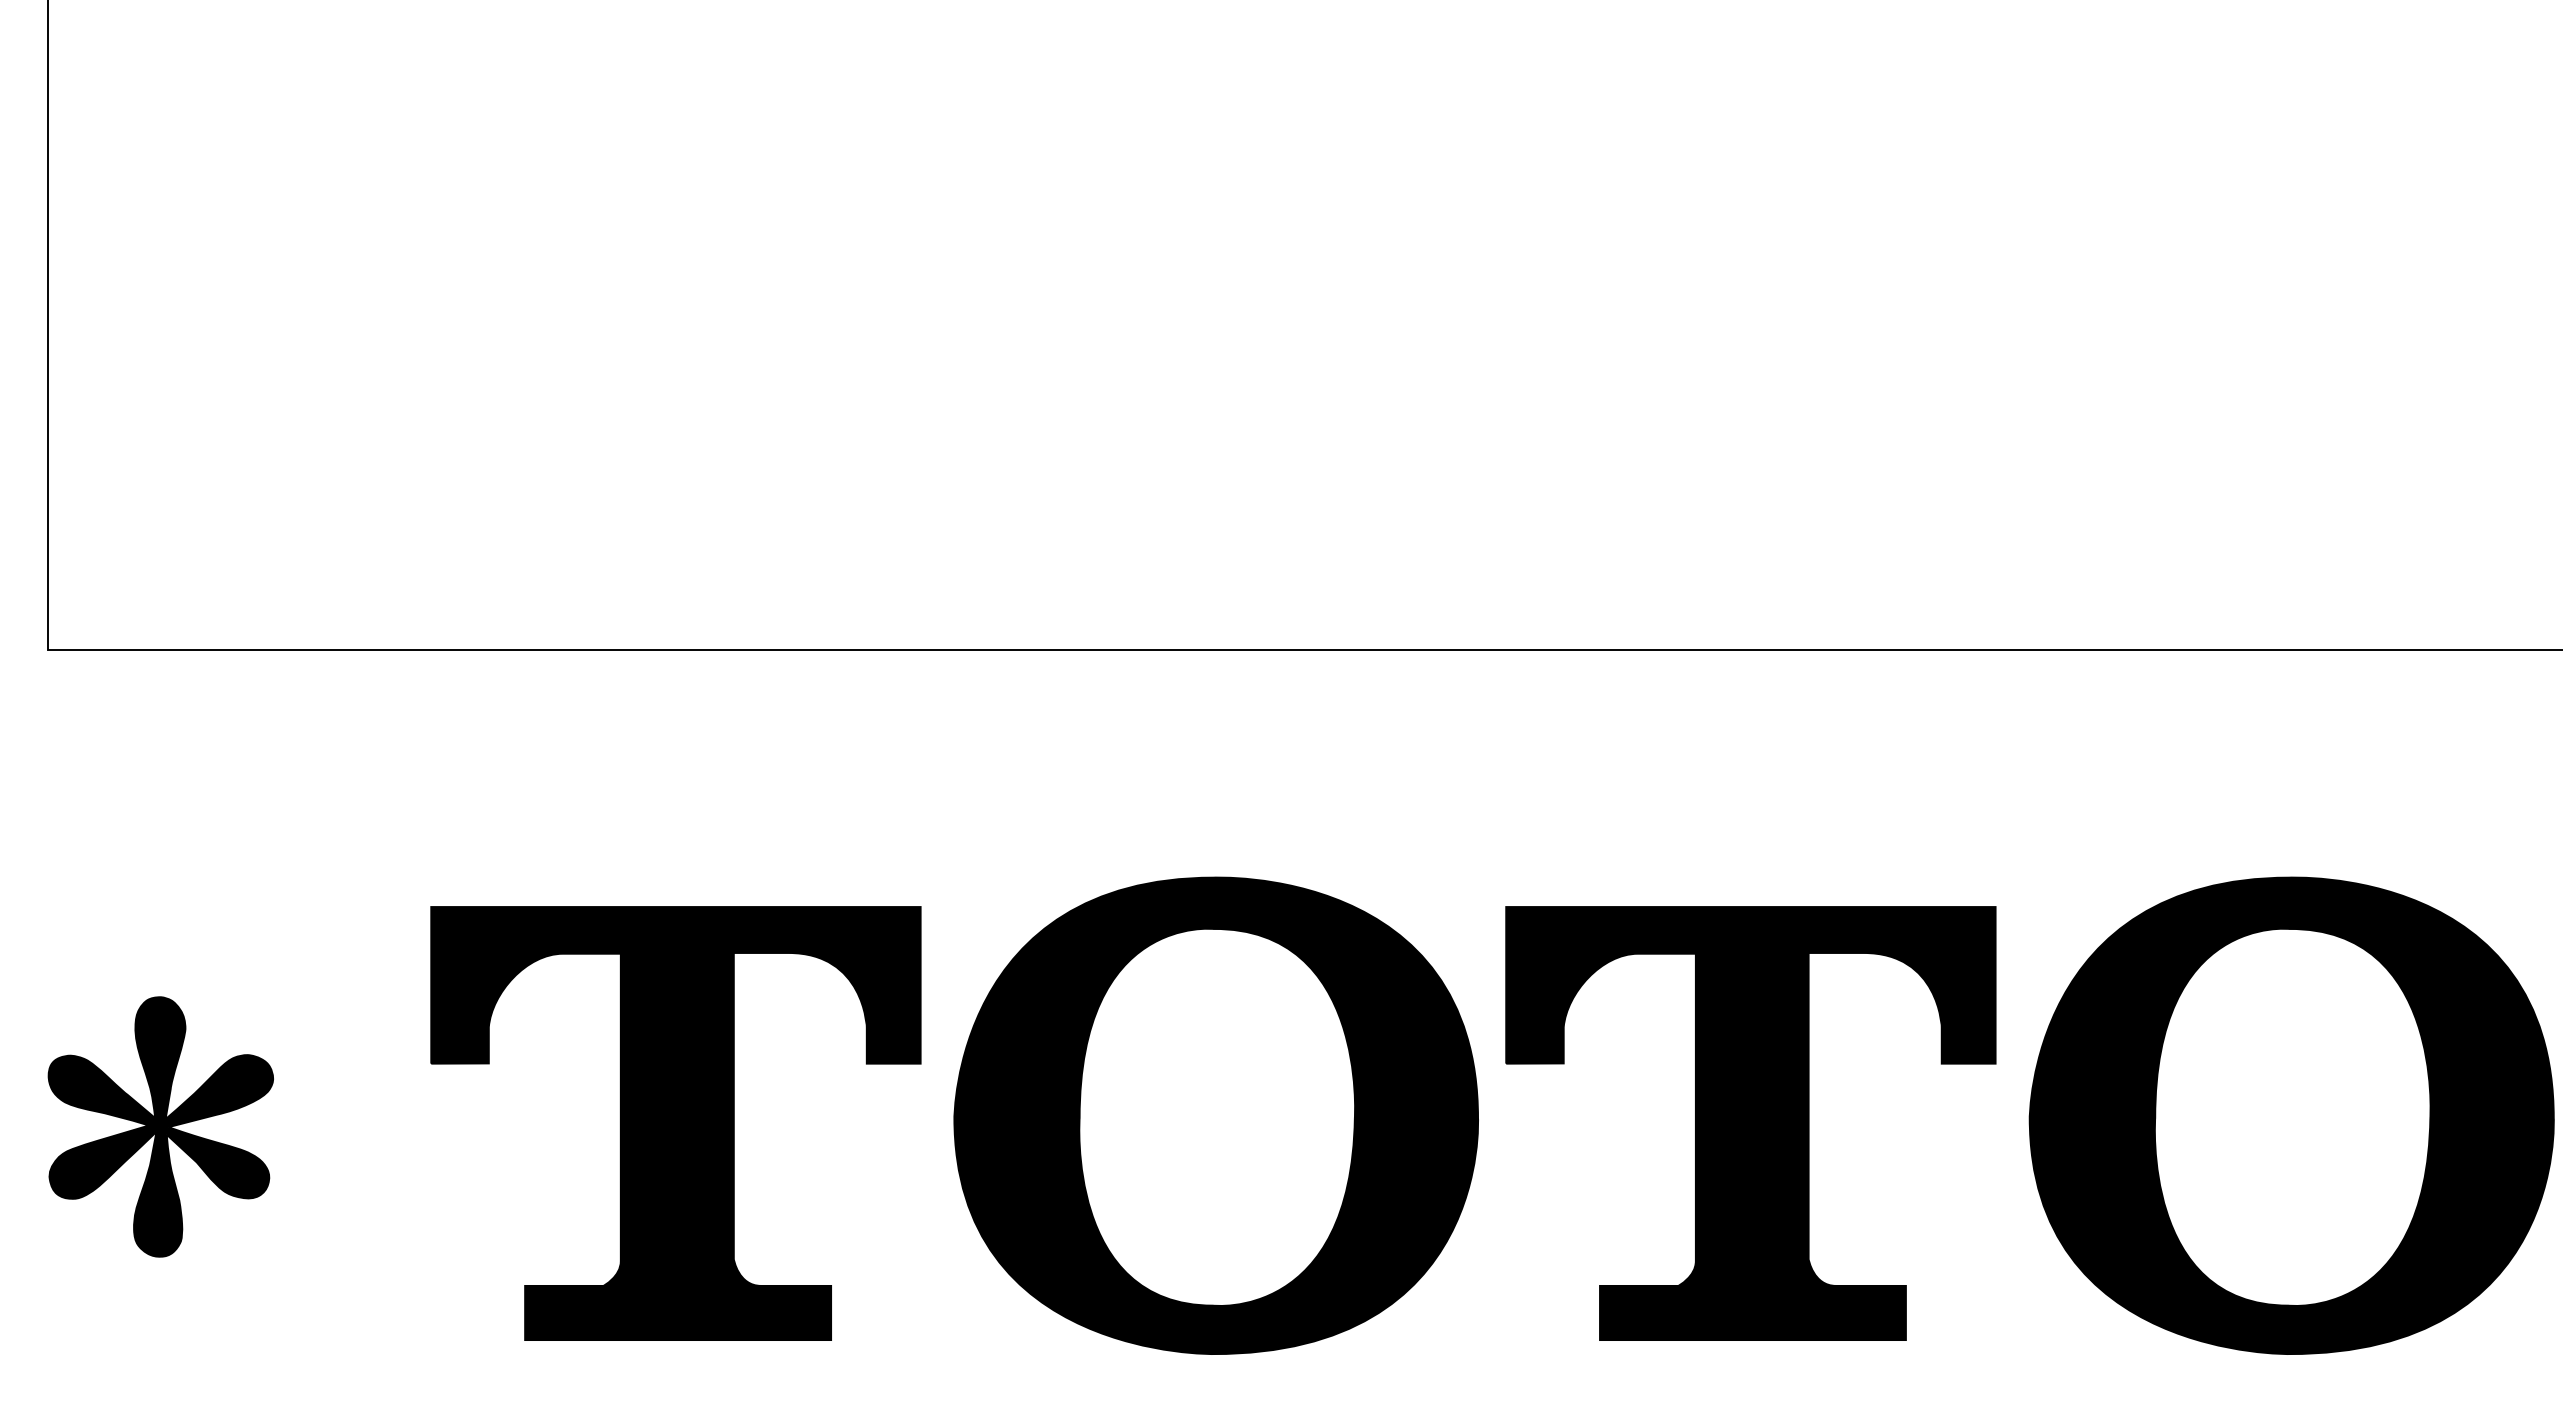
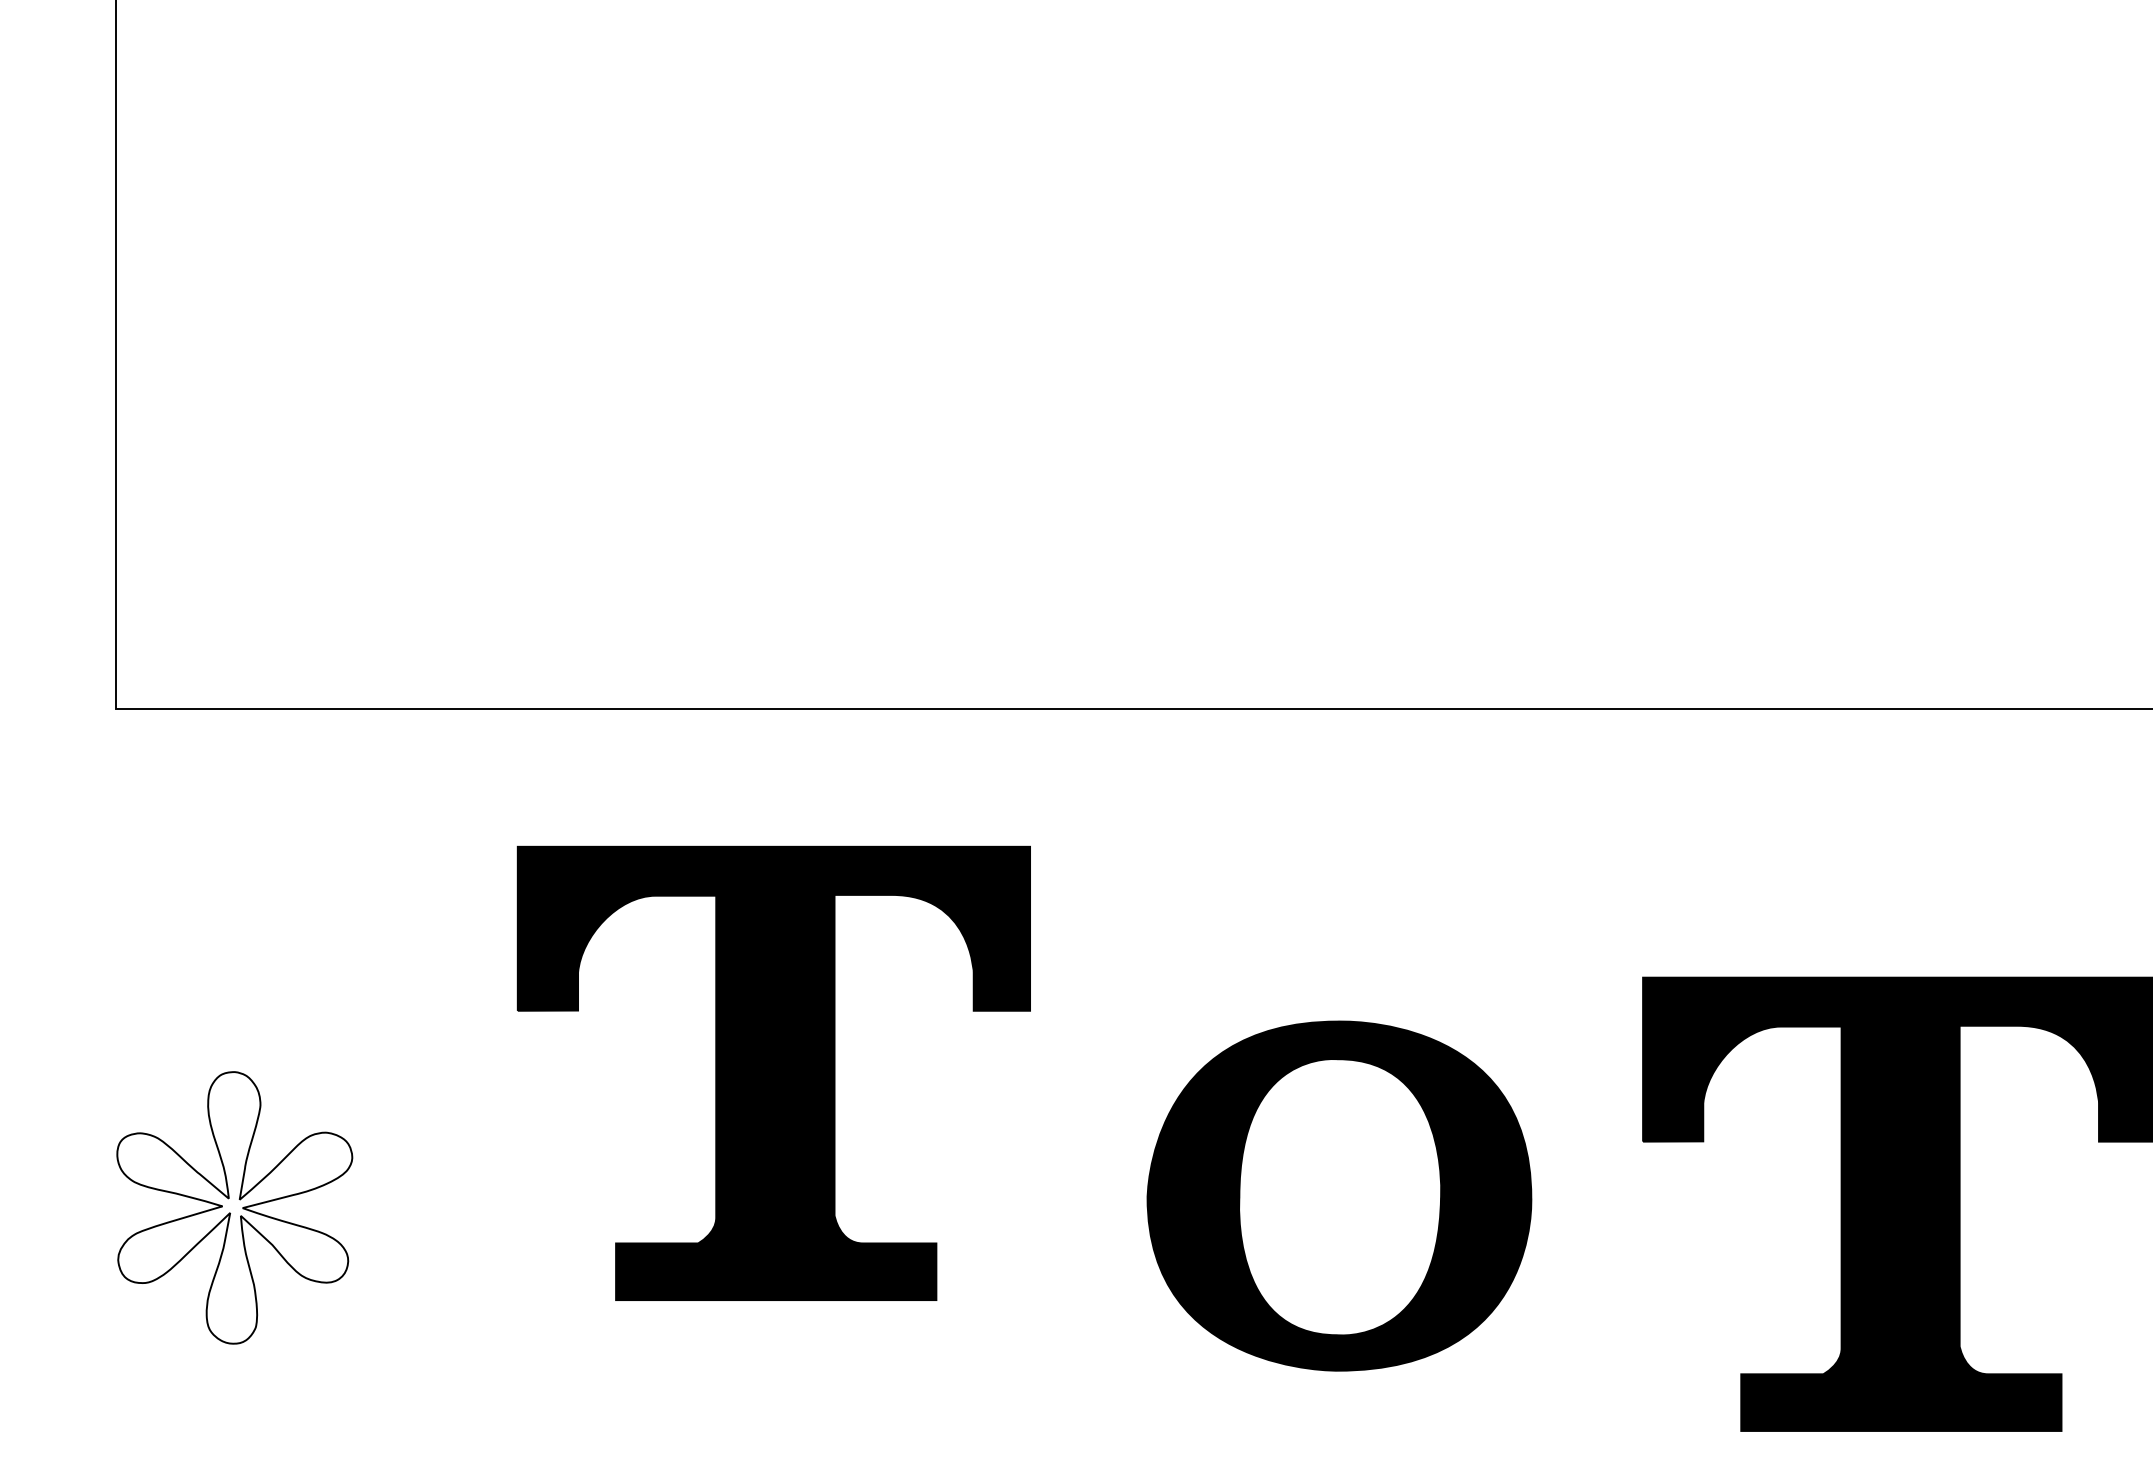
part: (1215, 1115) -> (1338, 1195), size x0.7
part: (675, 1123) -> (773, 1073), moved
fill: (160, 1126) -> (234, 1207), removed

